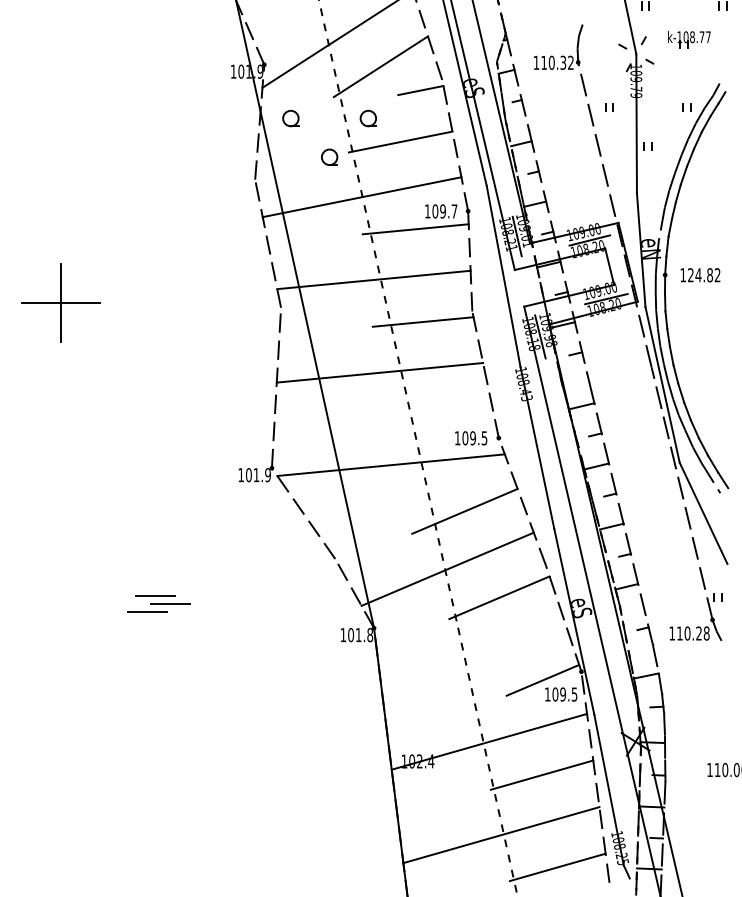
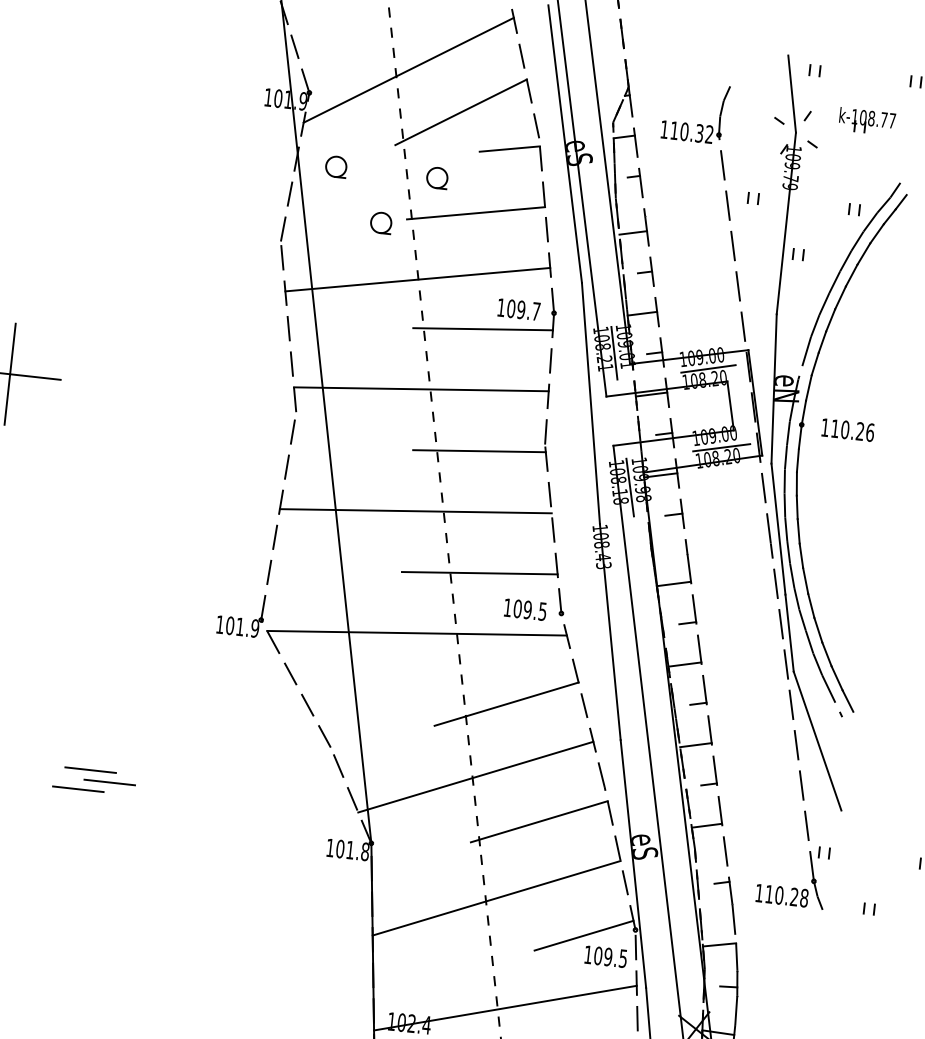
text: (704, 275) -> (852, 431), 124.82 -> 110.26
line: (433, 414) -> (479, 573), added
line: (473, 658) -> (496, 897), added

